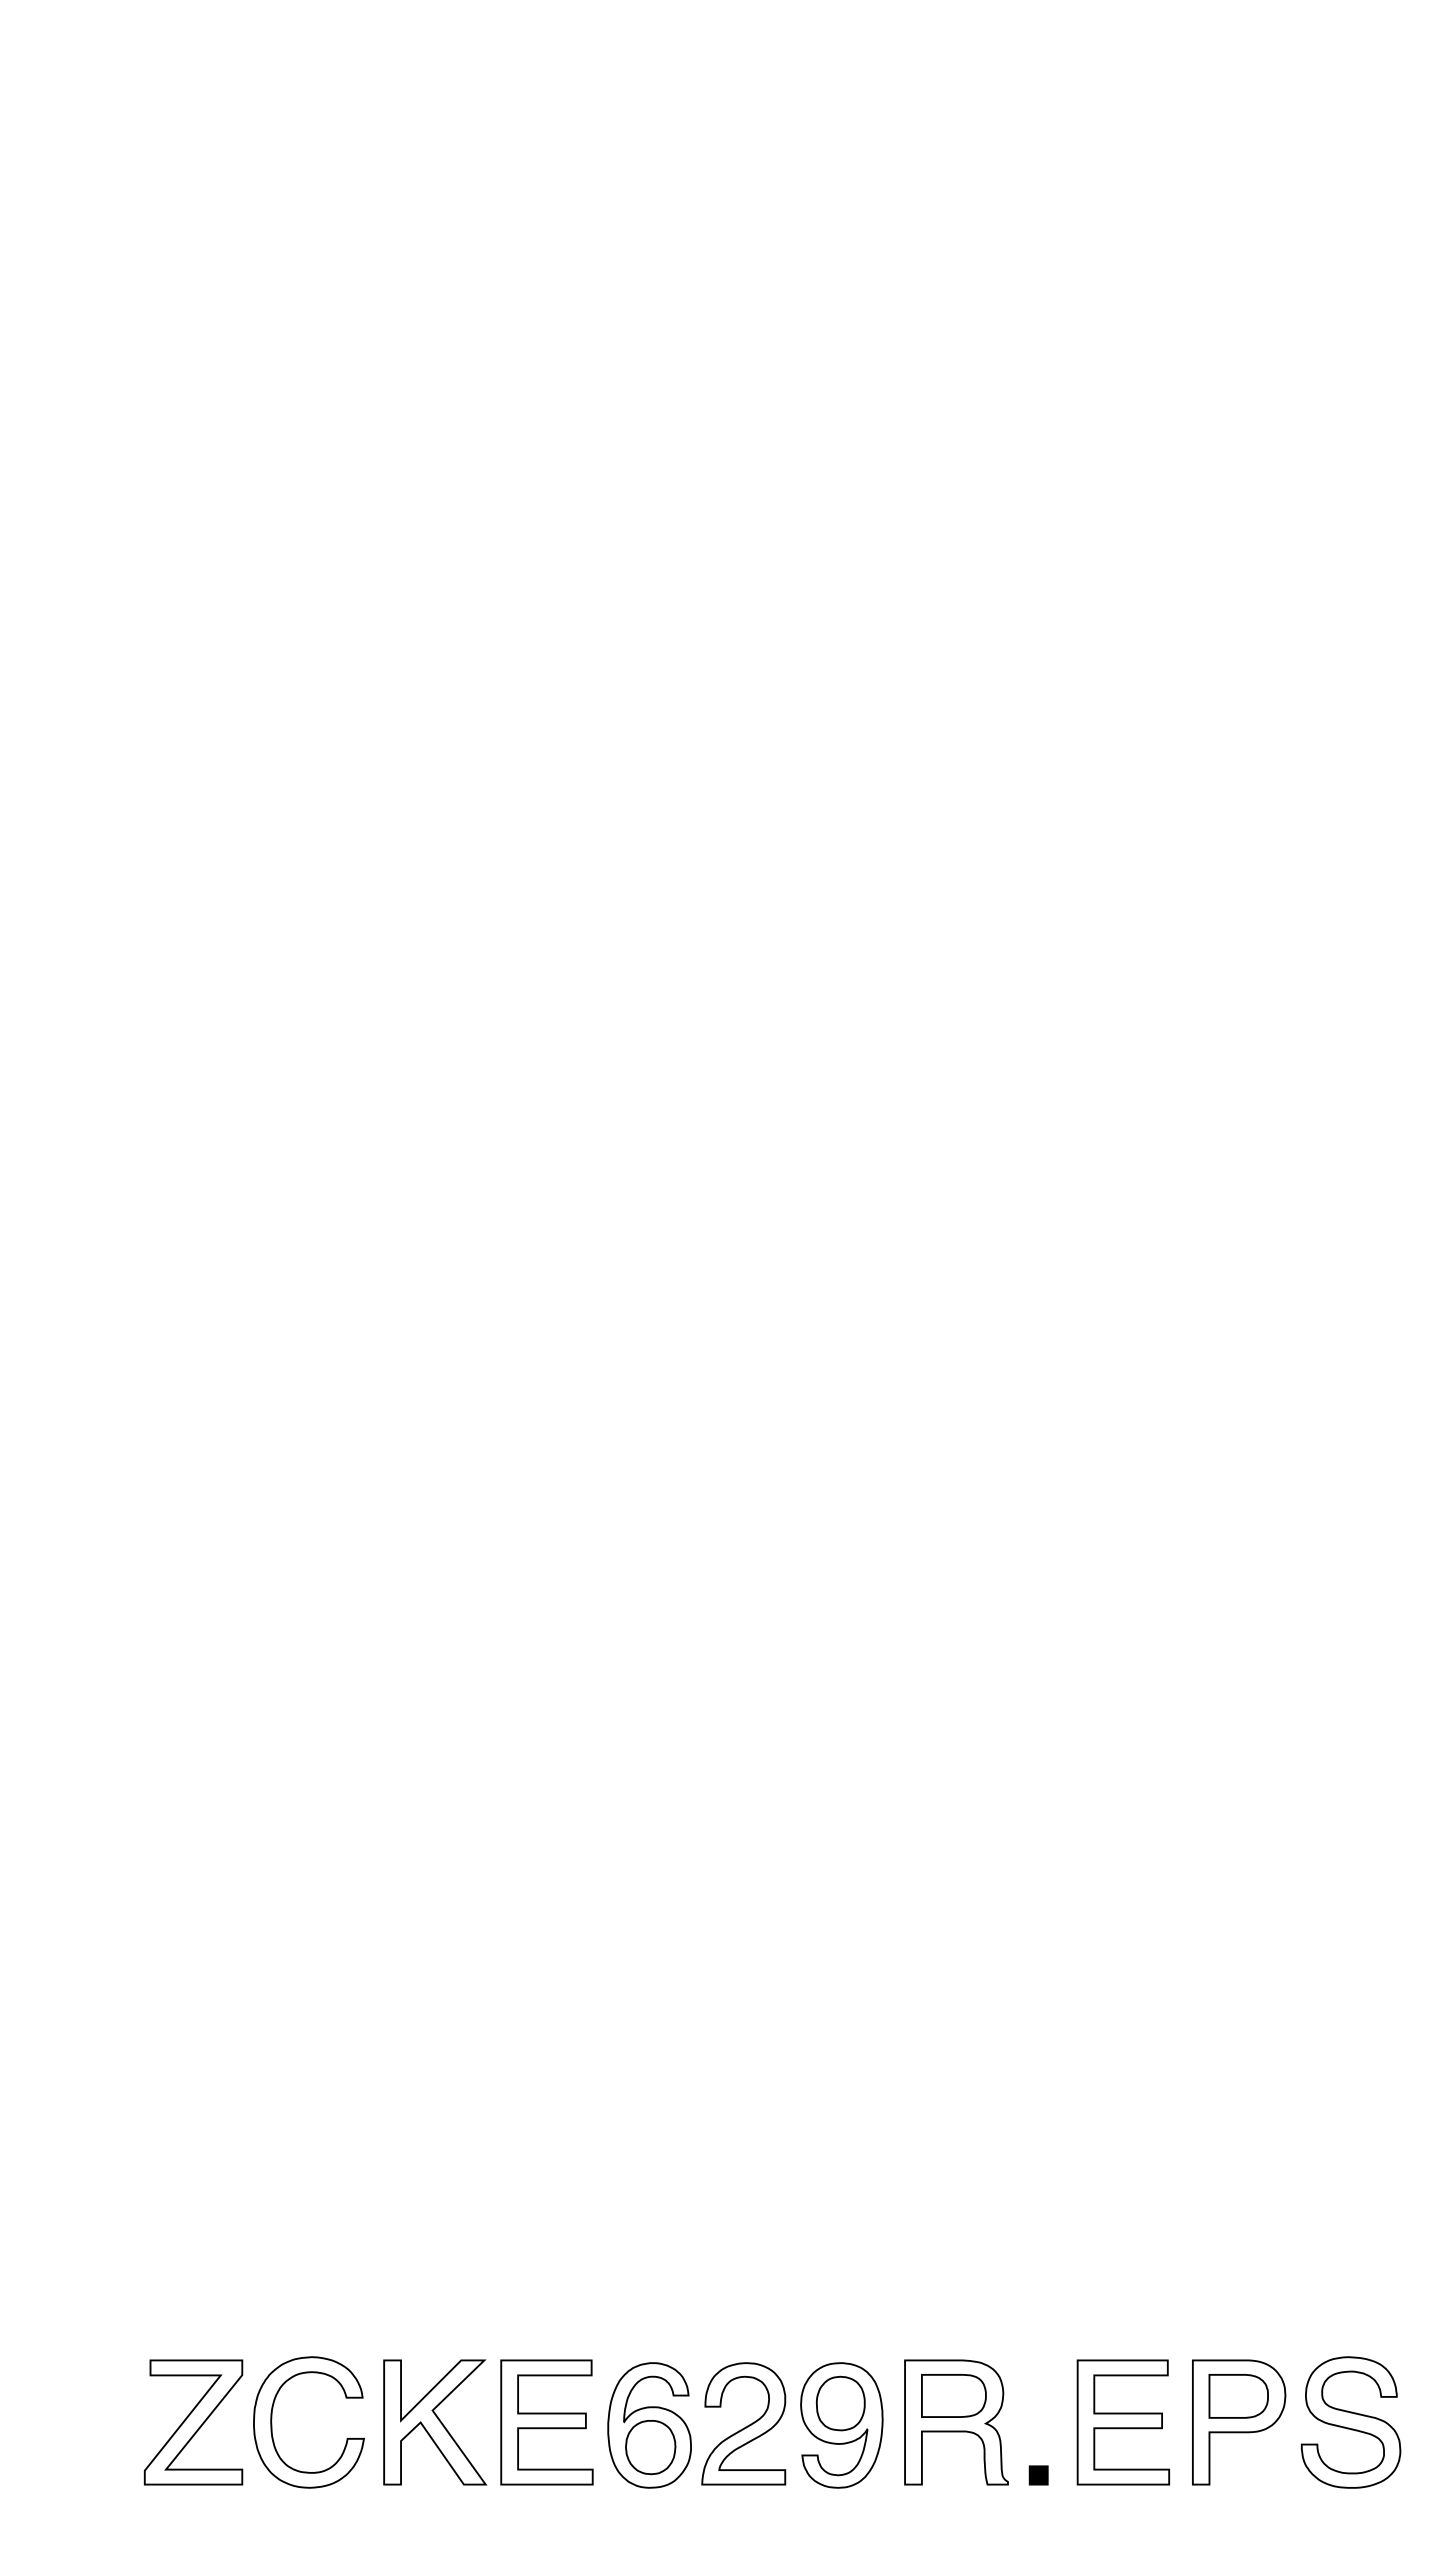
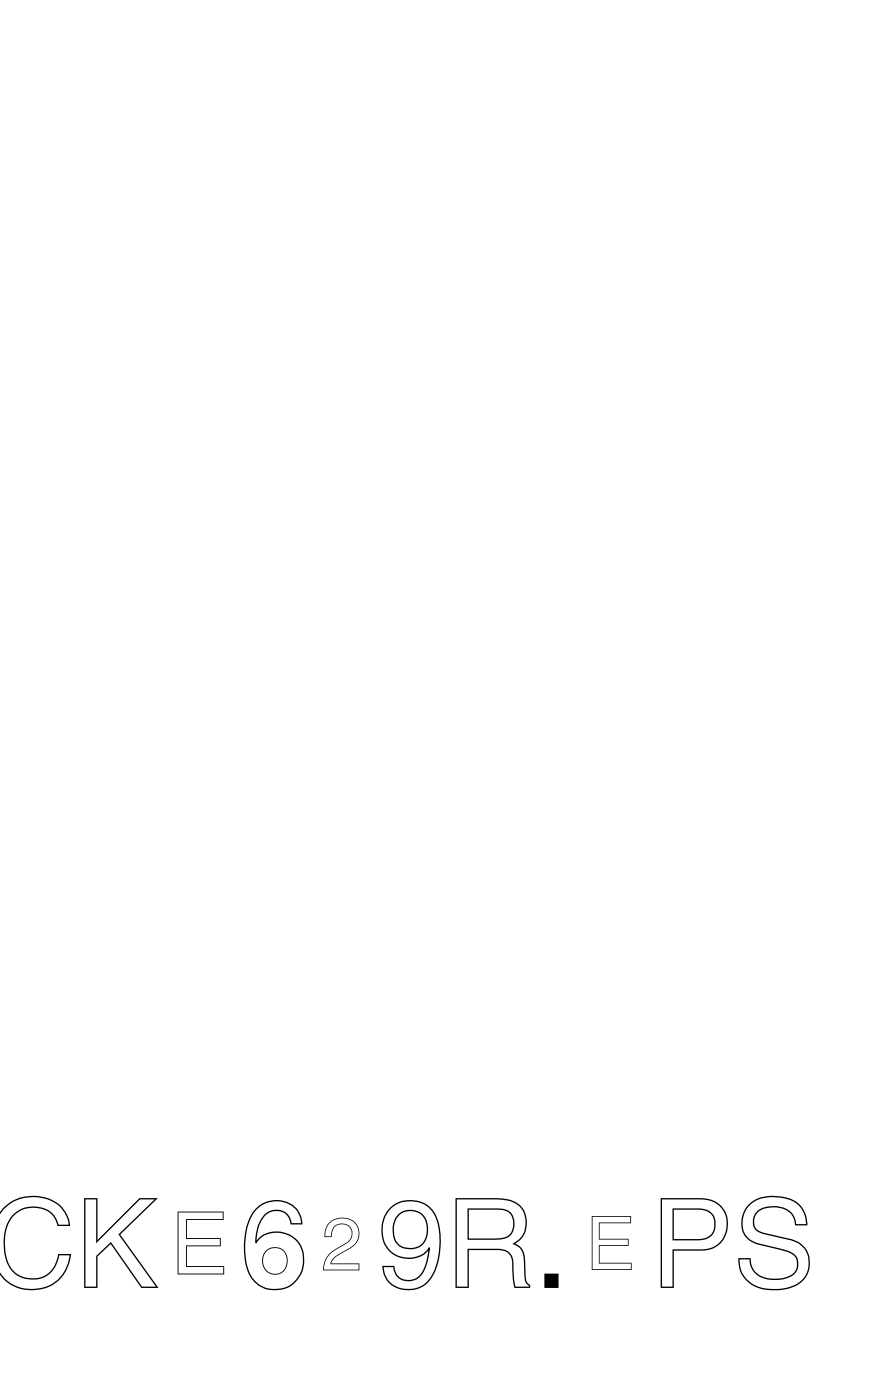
part: (546, 2422) -> (200, 1243), size x0.7
part: (1122, 2422) -> (611, 1243), size x0.6
part: (743, 2423) -> (340, 1243), size x0.6
part: (650, 2447) -> (274, 1260), size x0.7

